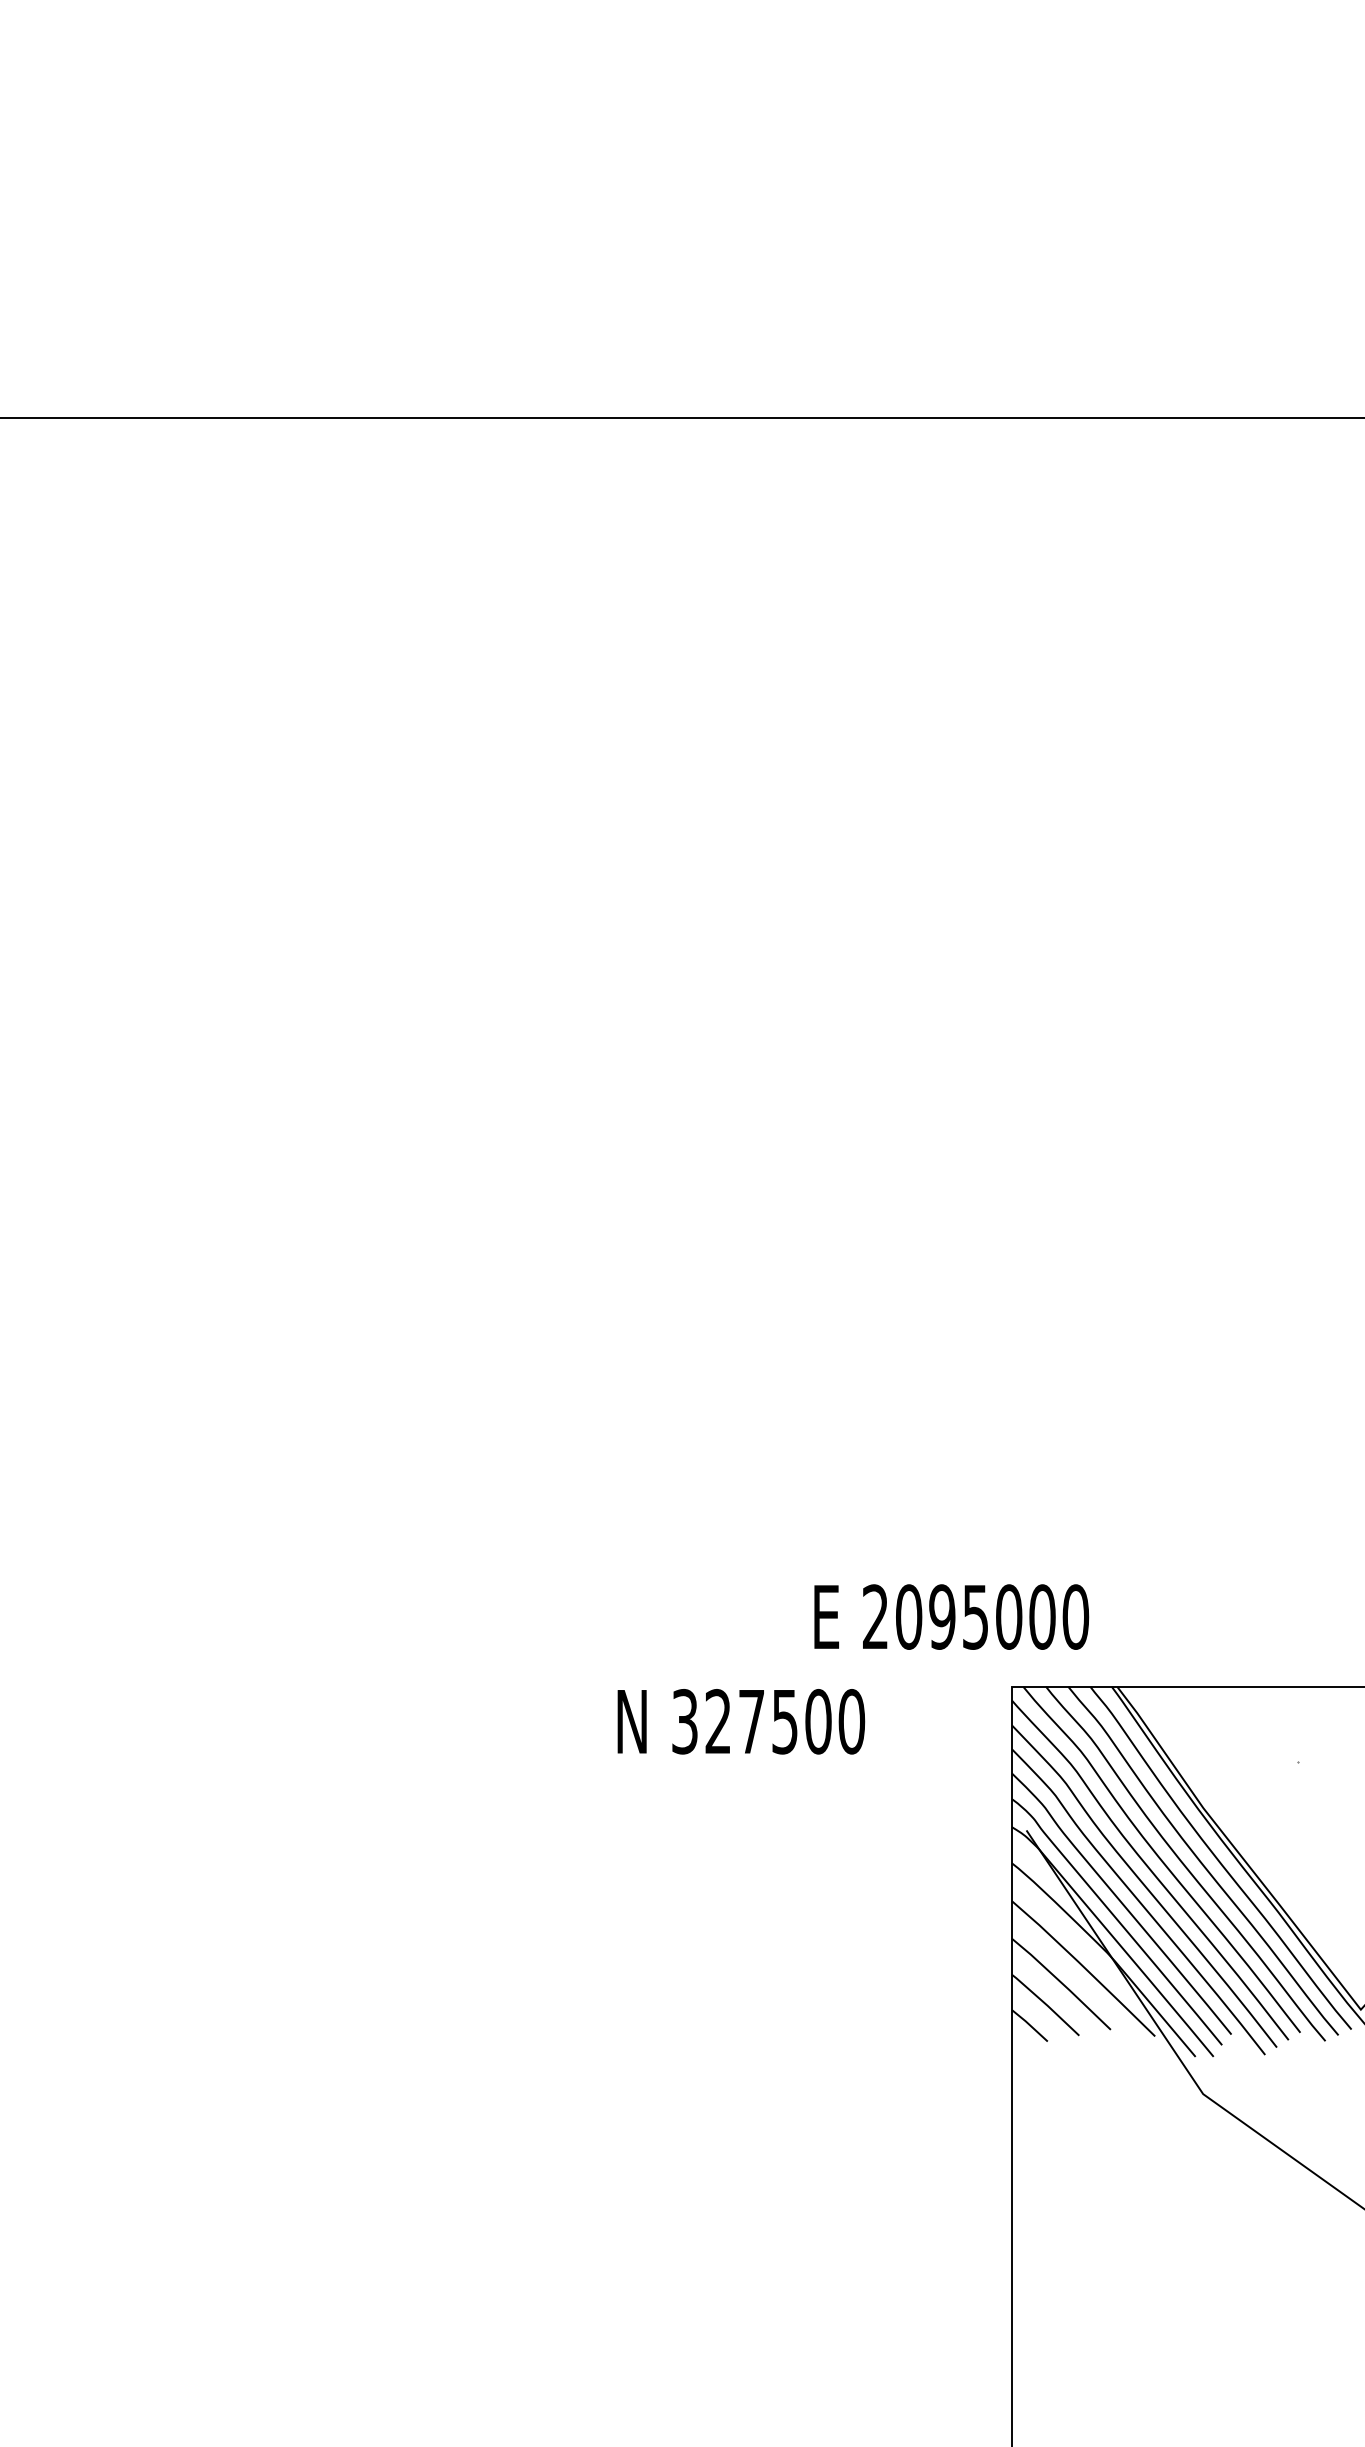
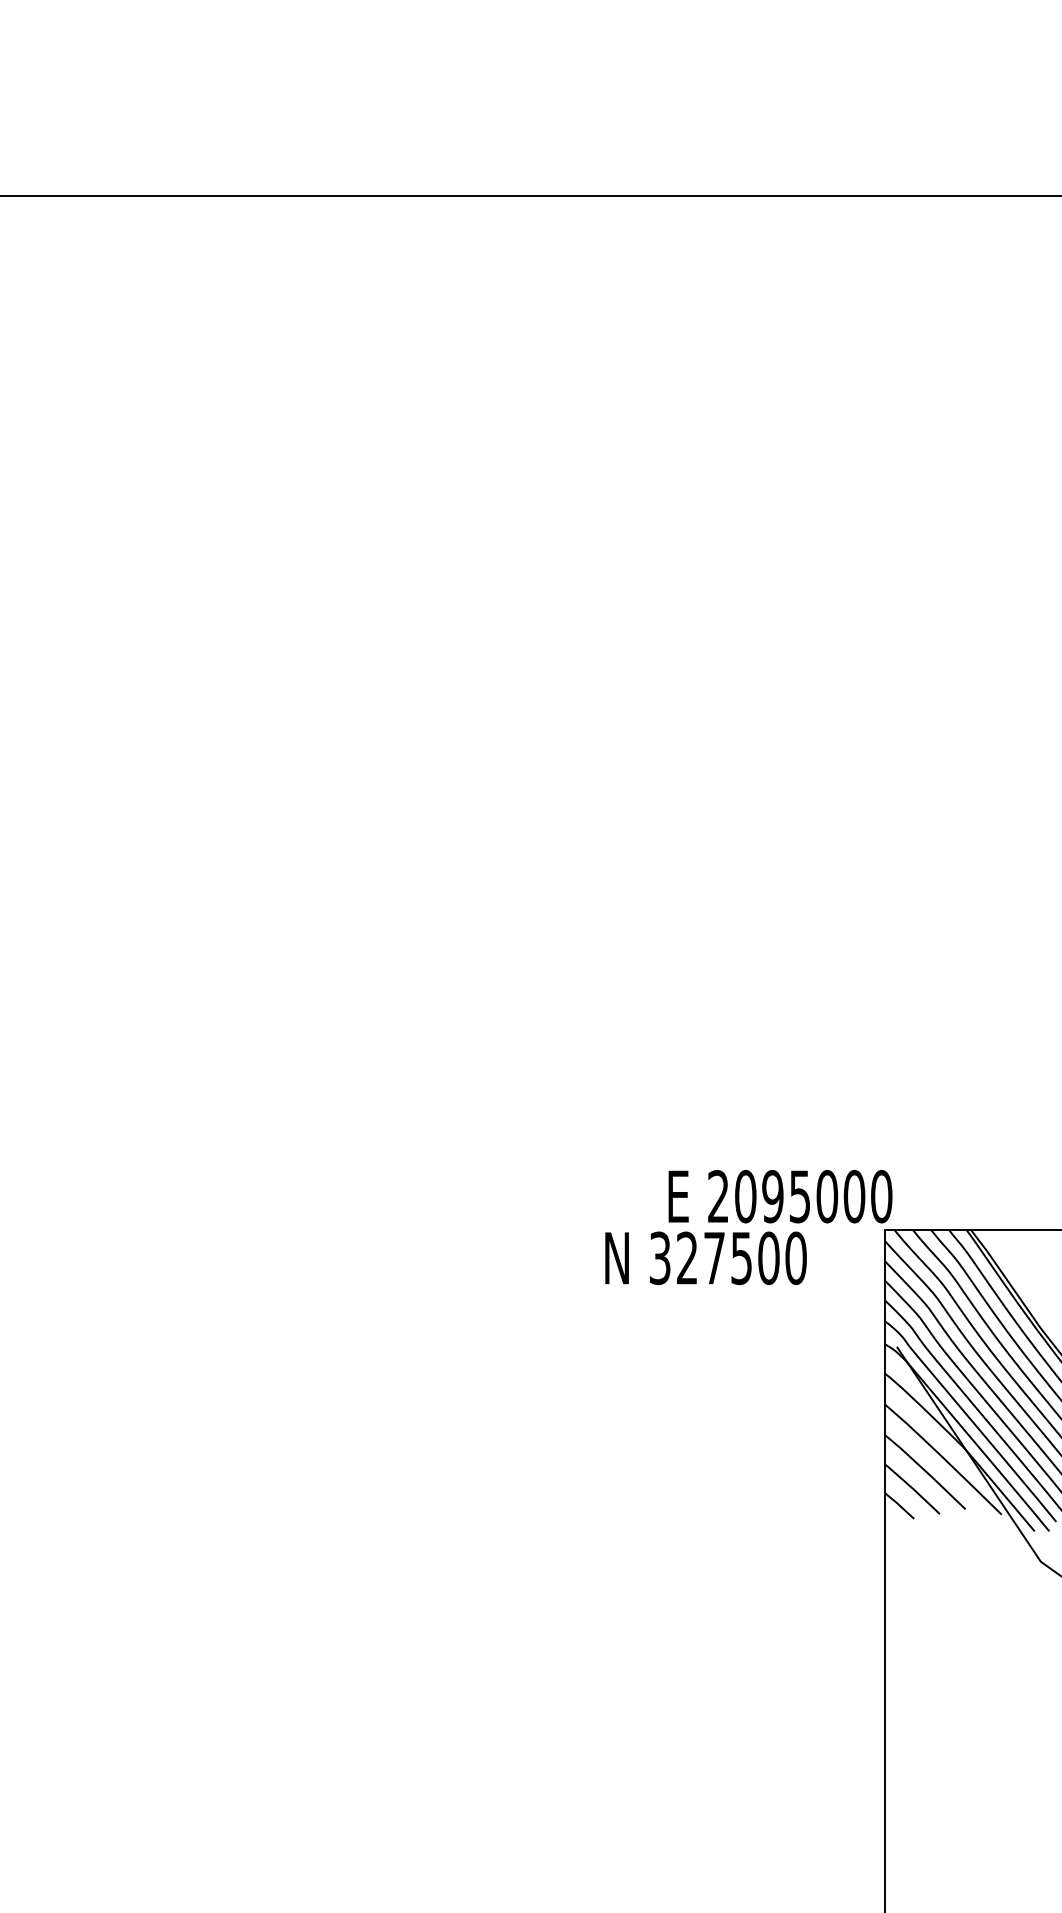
text: (951, 1616) -> (780, 1196), moved
text: (741, 1721) -> (706, 1258), moved

